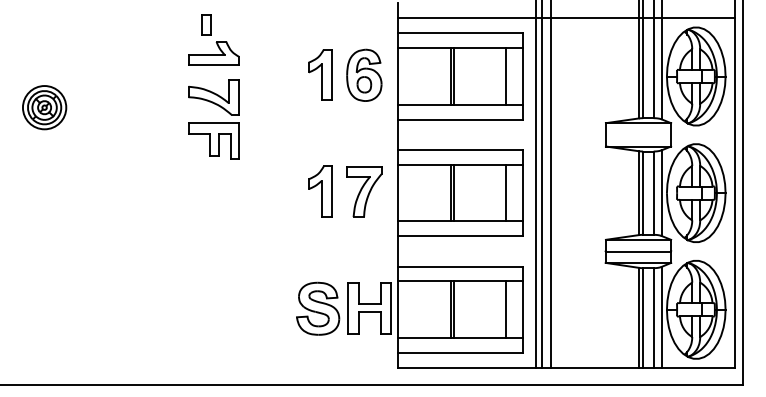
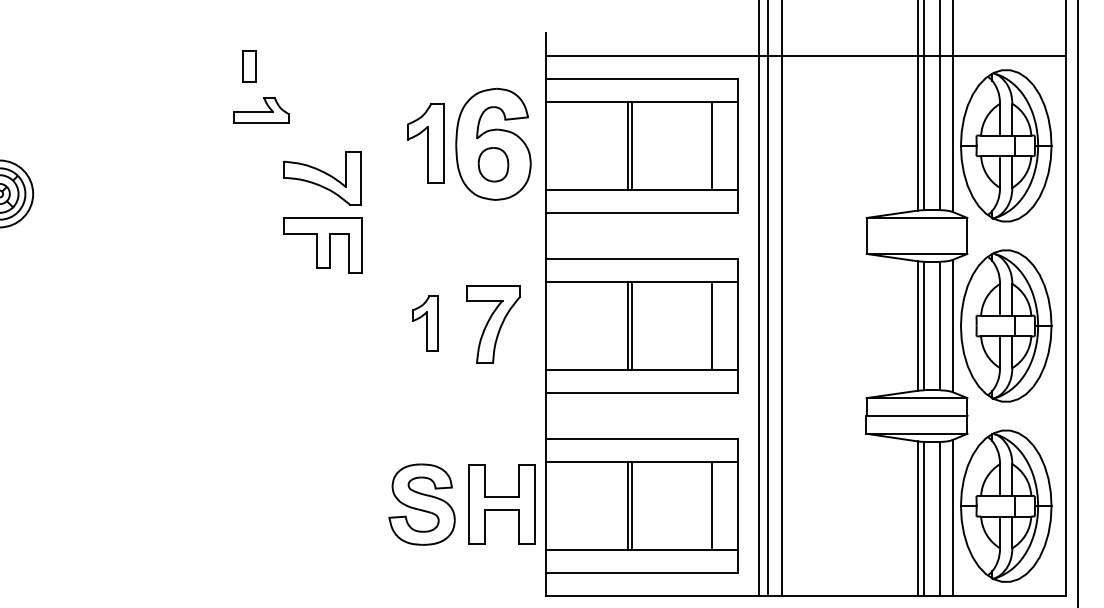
part: (213, 53) -> (260, 110), size x0.7
part: (364, 74) -> (493, 142), size x1.4
part: (213, 119) -> (322, 212), moved
part: (320, 191) -> (425, 323), size x0.7

